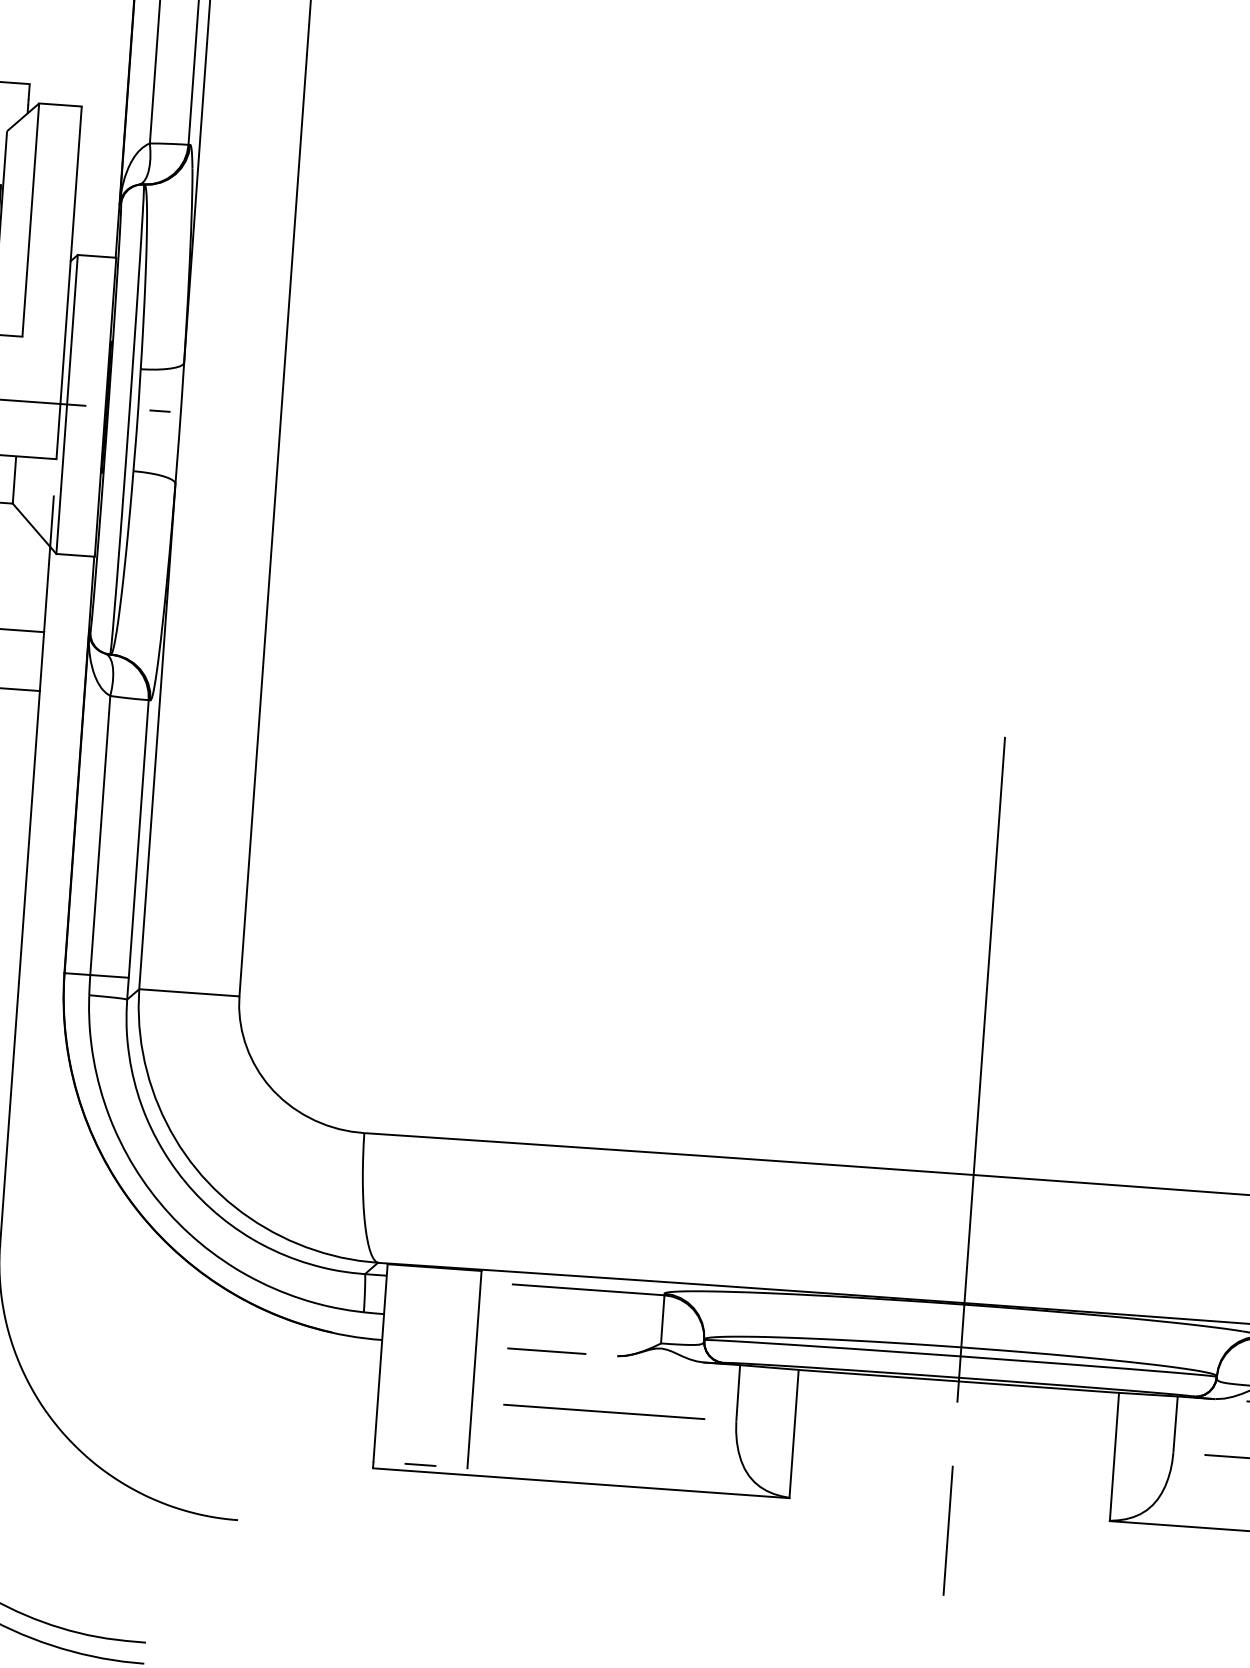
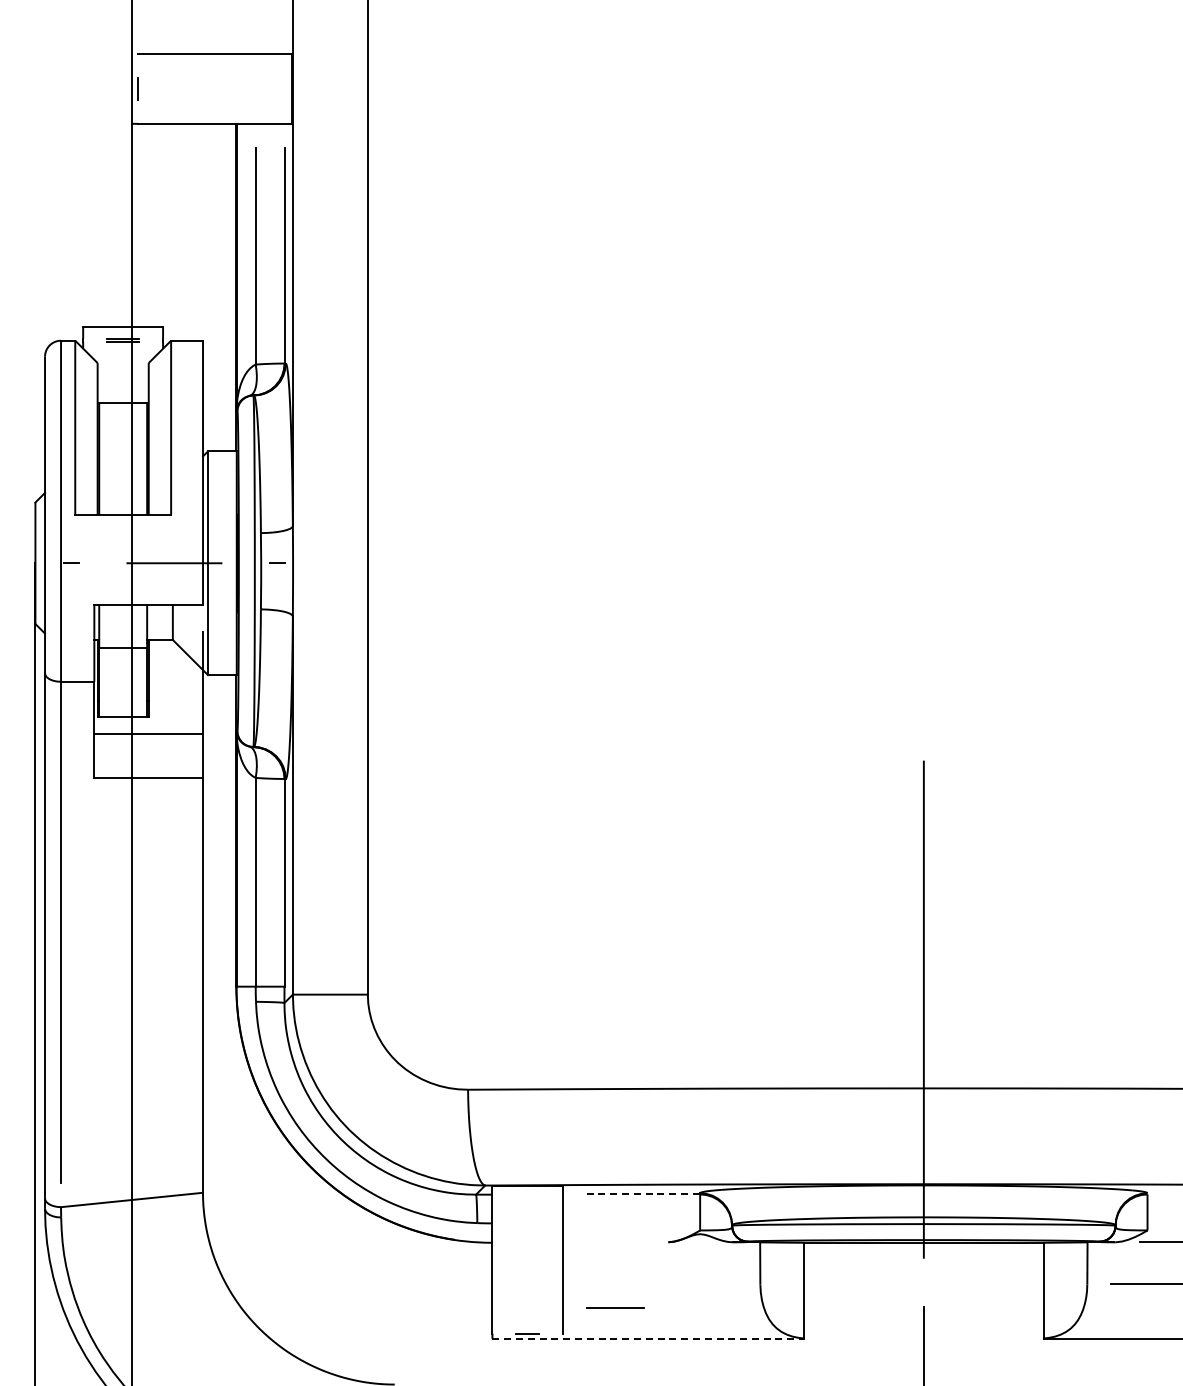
line: (588, 1289) -> (643, 1194), solid -> dashed
line: (546, 1350) -> (615, 1307), moved
line: (604, 1410) -> (661, 1283), removed
line: (581, 1482) -> (648, 1338), solid -> dashed

